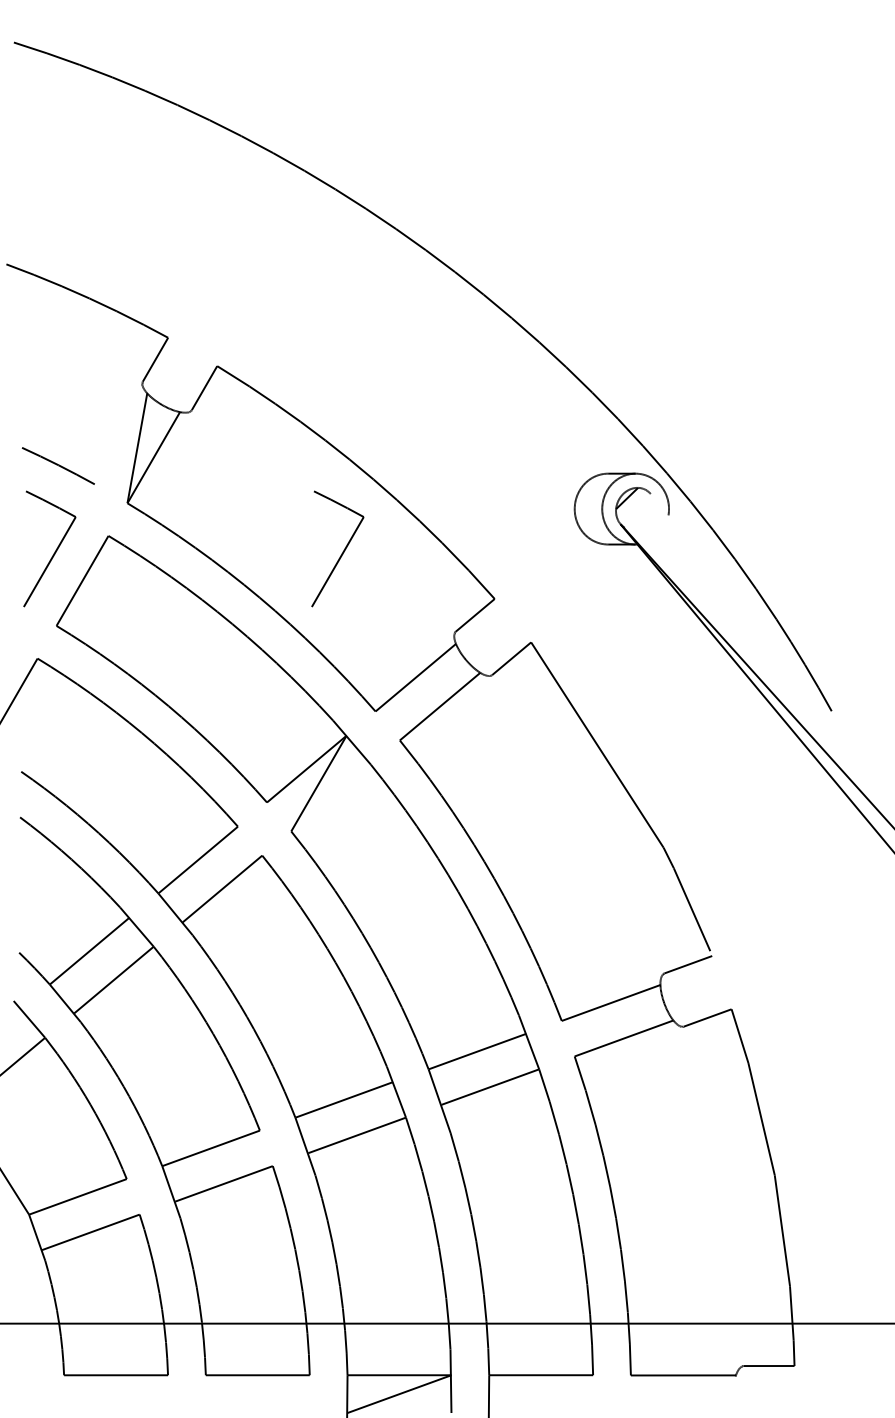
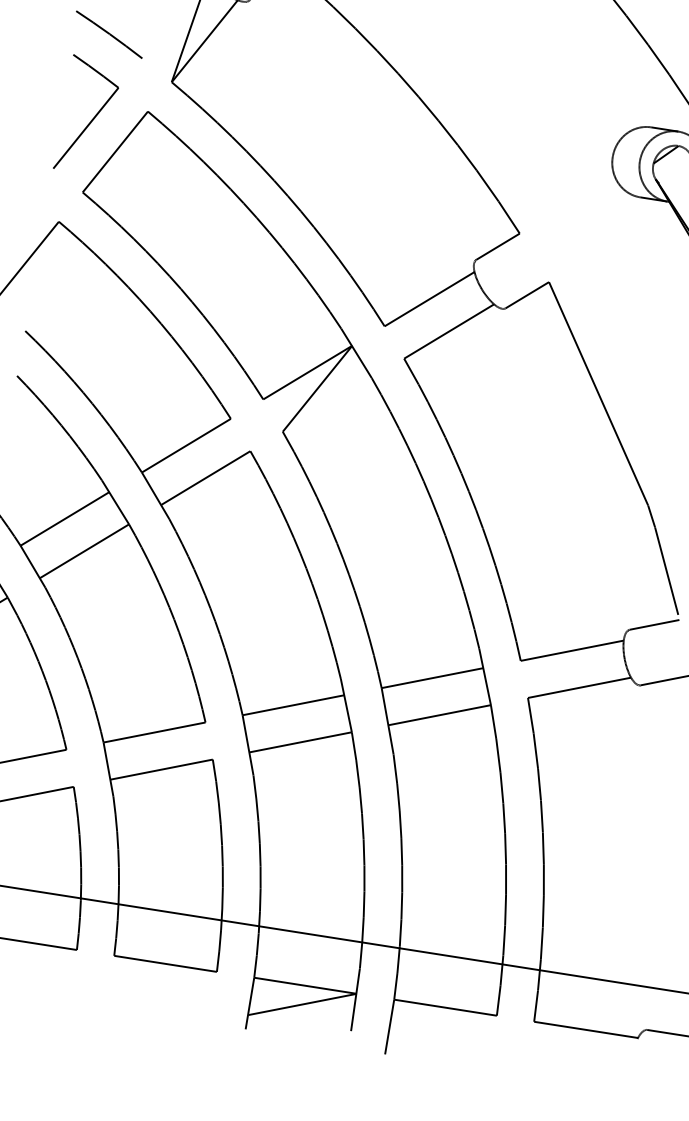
part: (337, 548) -> (372, 159), removed

